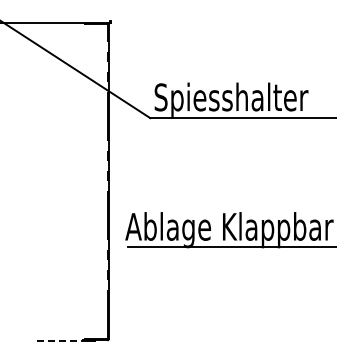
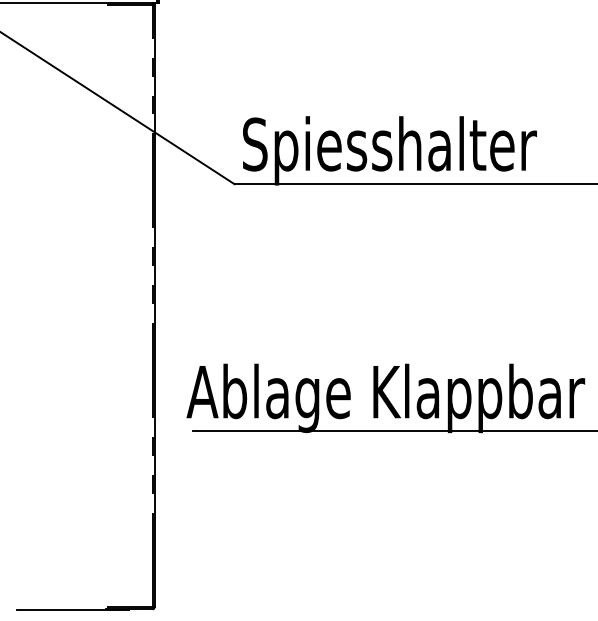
line: (61, 340) -> (64, 609), dashed -> solid

